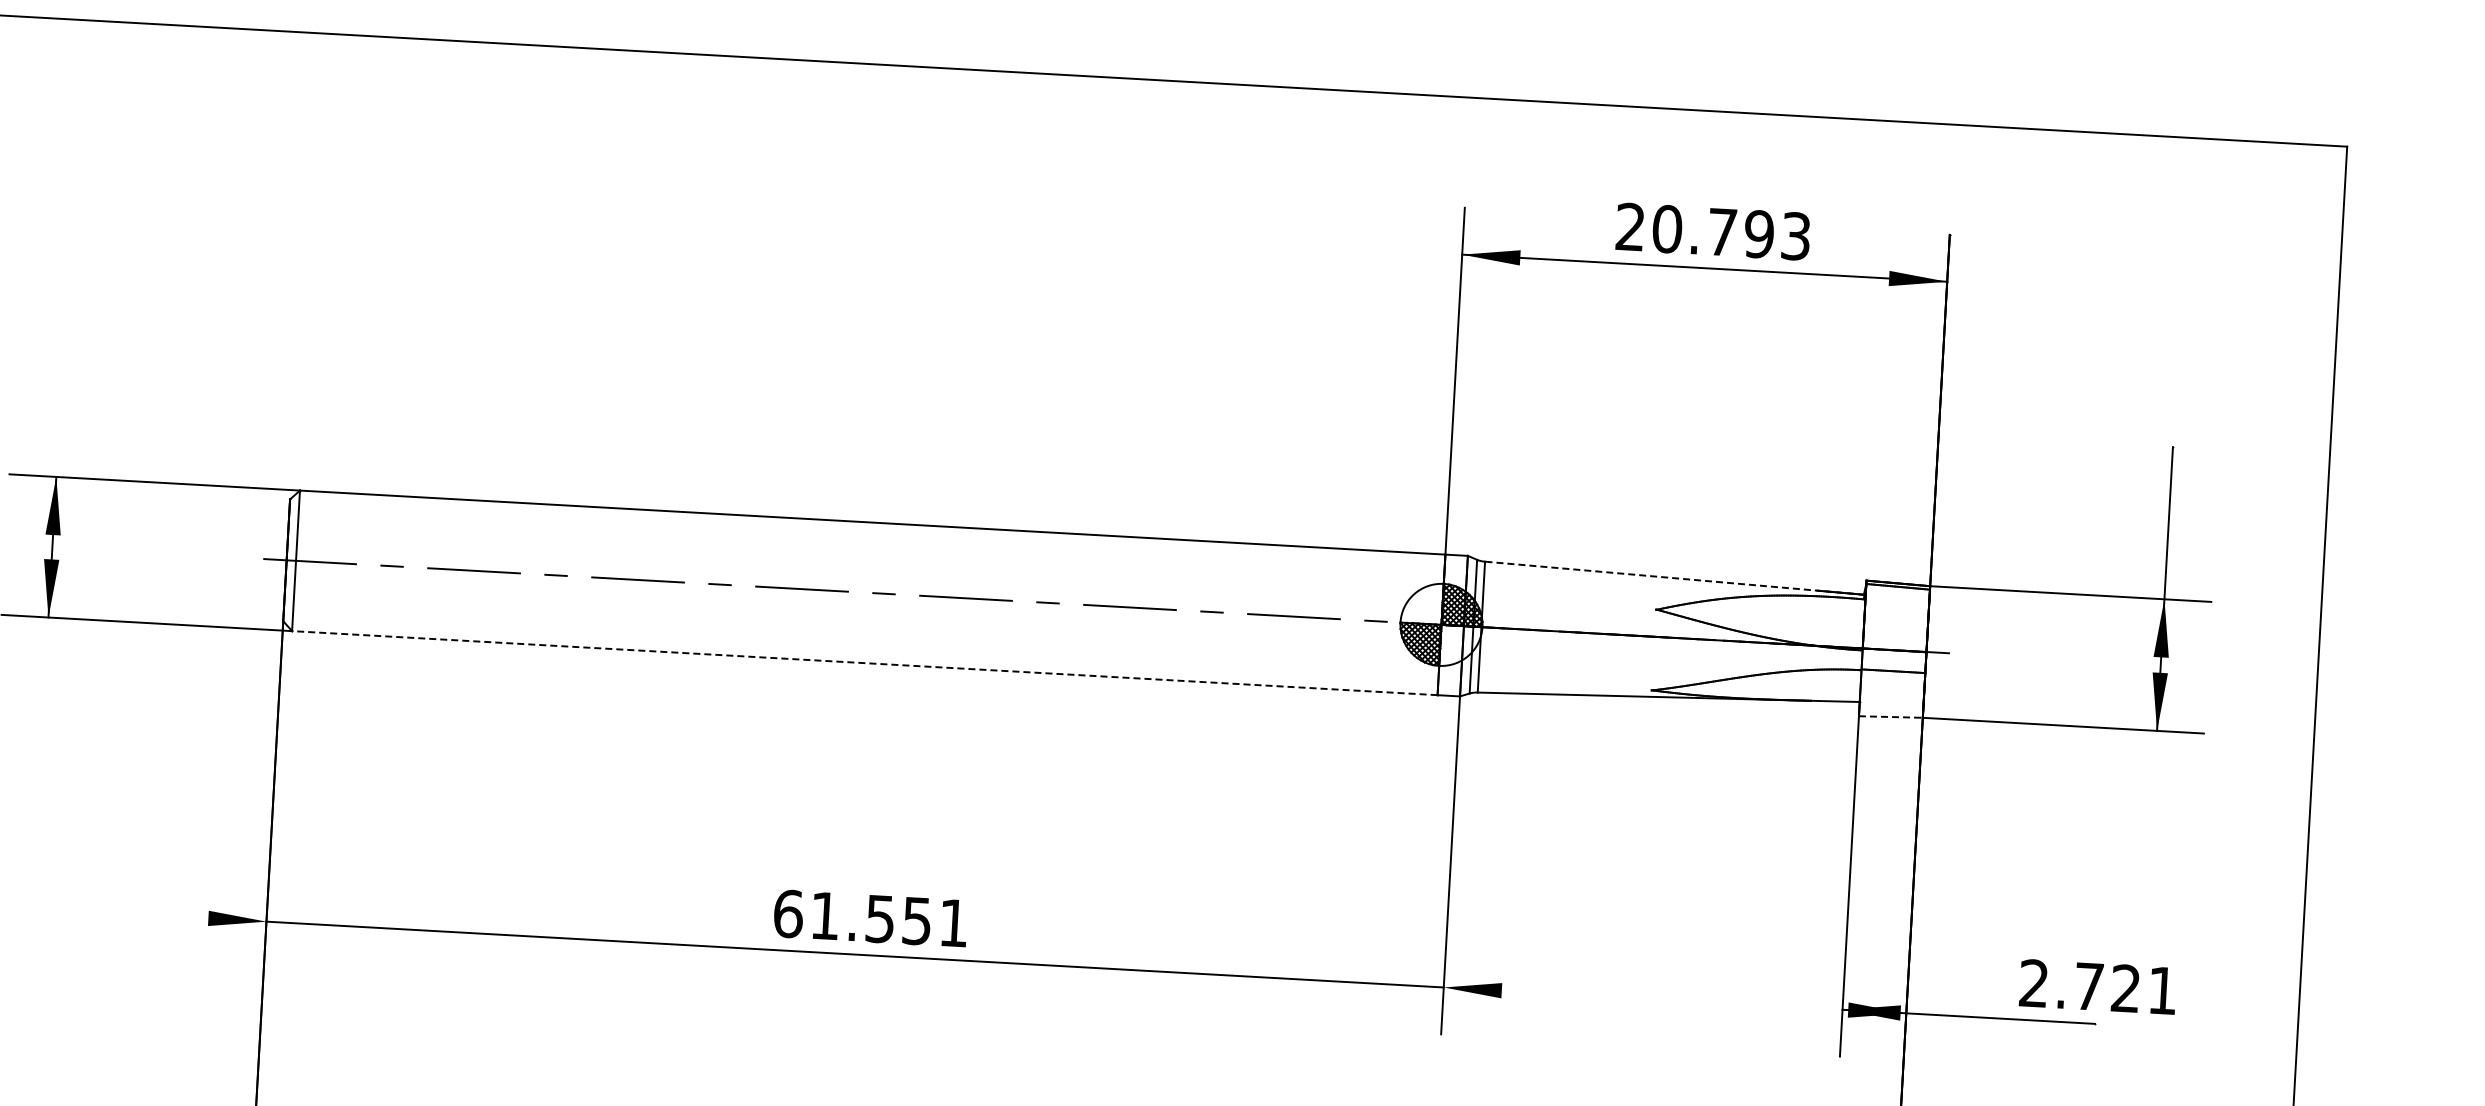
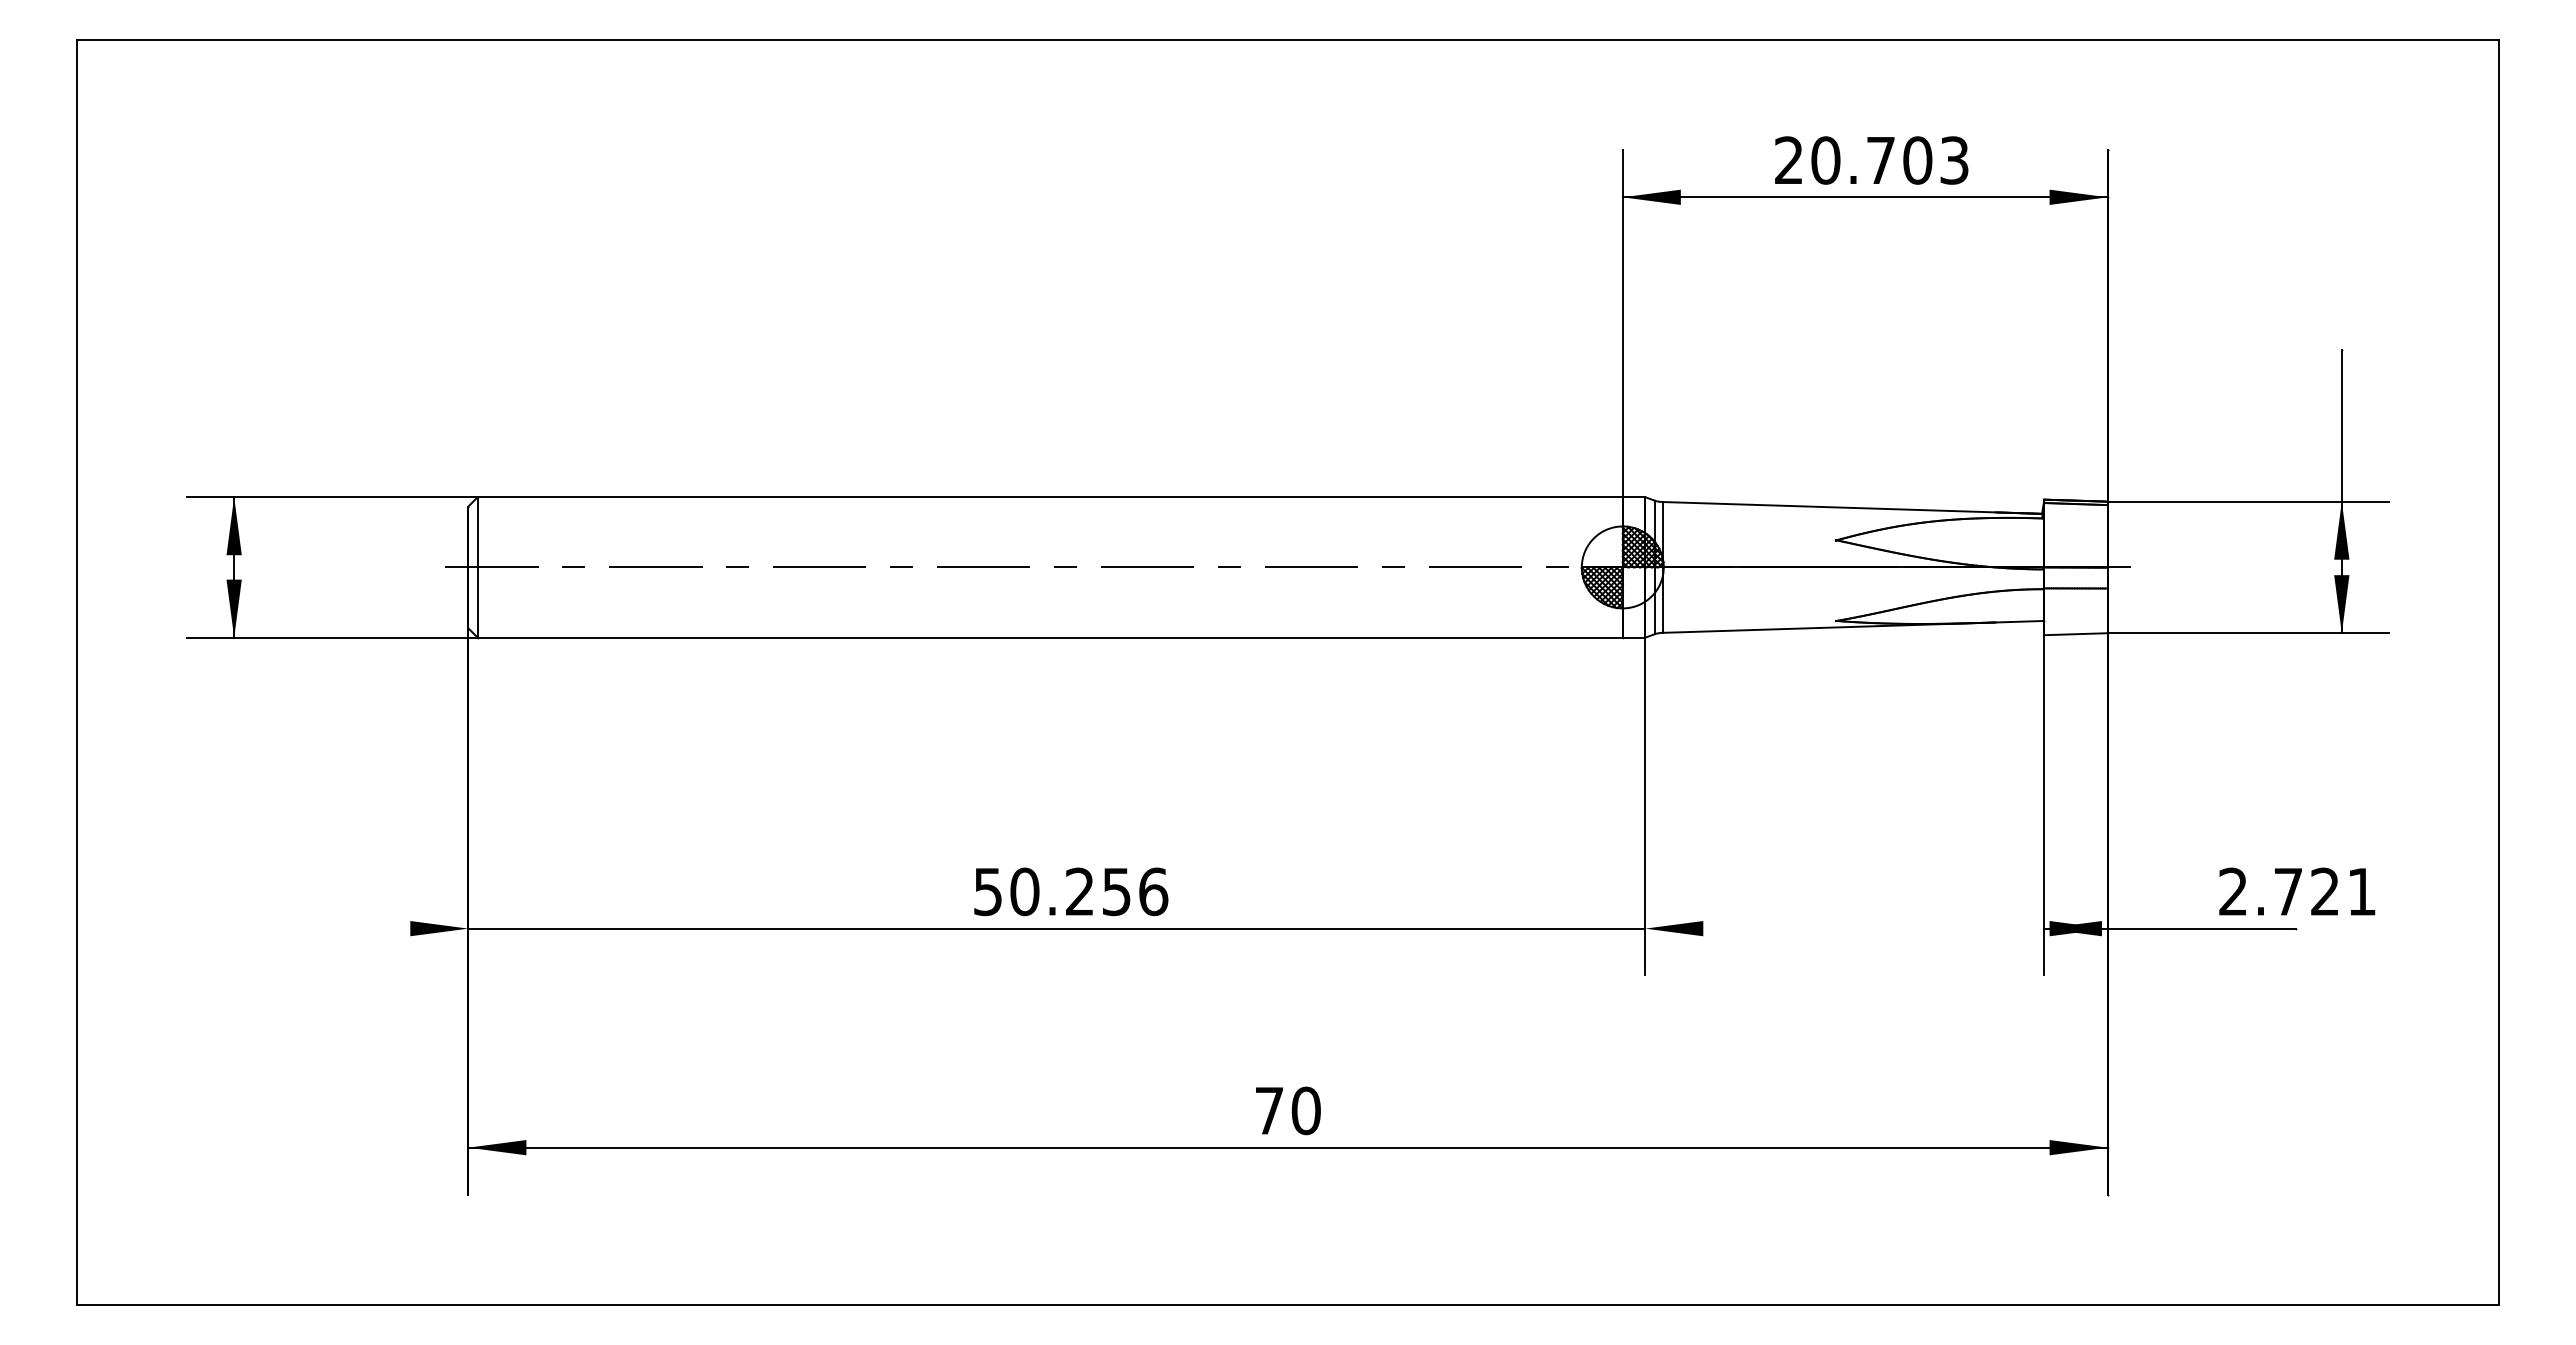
text: (1759, 234) -> (1917, 160), 20.793 -> 20.703
line: (1675, 577) -> (1853, 507), dashed -> solid
line: (865, 662) -> (1050, 637), dashed -> solid
line: (1890, 717) -> (2075, 634), dashed -> solid
text: (871, 918) -> (1071, 891), 61.551 -> 50.256

